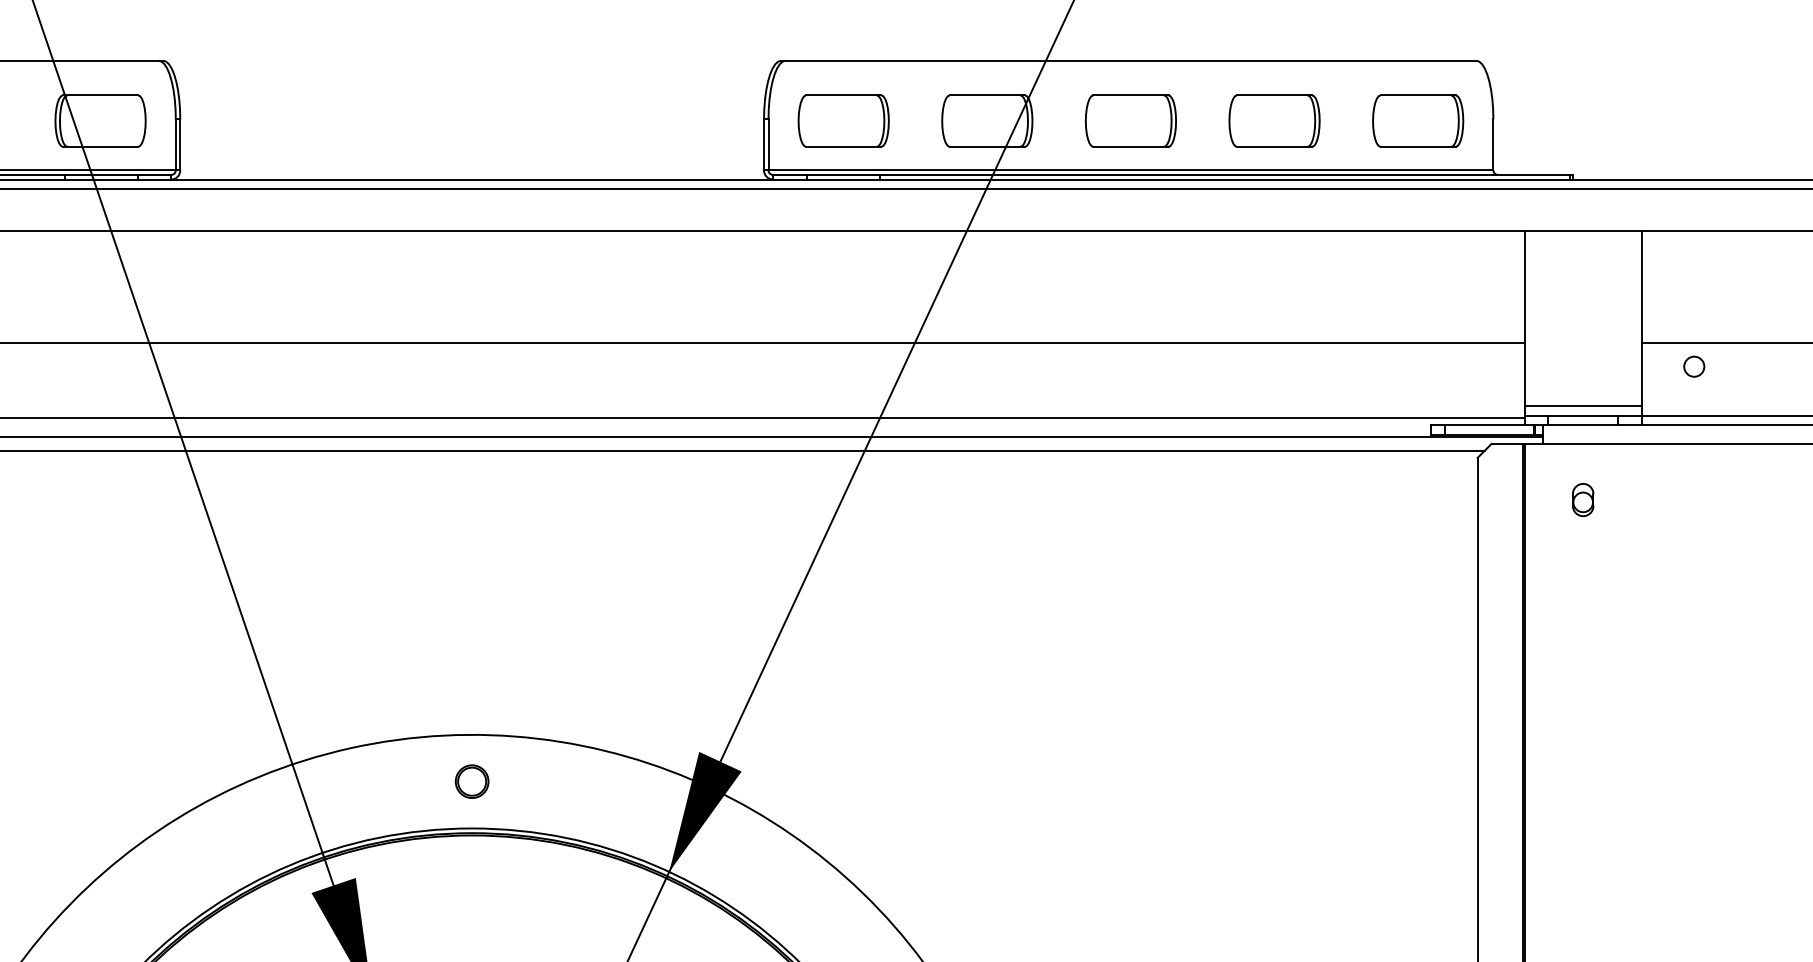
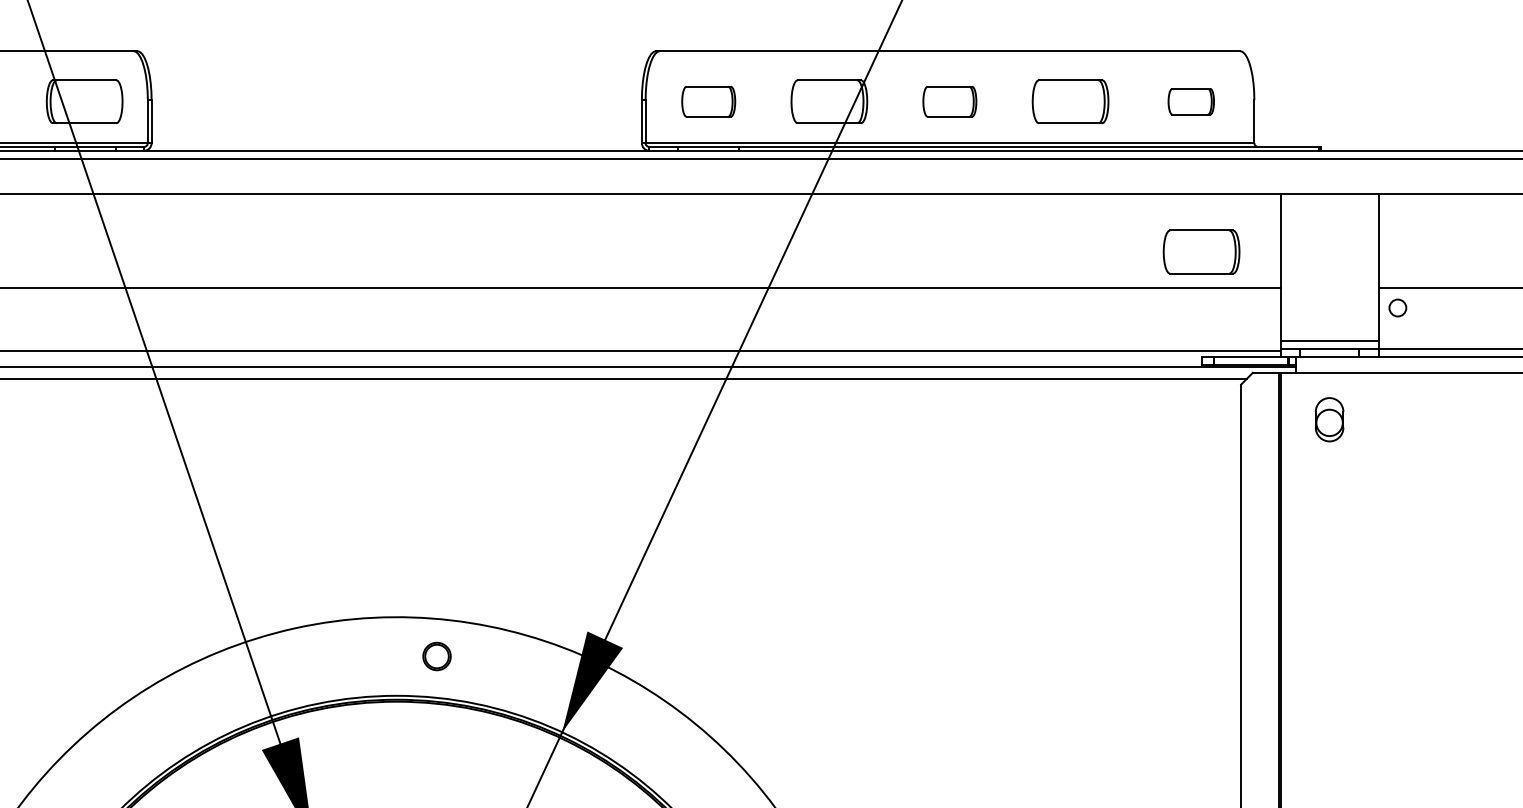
part: (843, 120) -> (708, 101), size x0.7
part: (1130, 120) -> (949, 101), size x0.7
part: (1418, 120) -> (1191, 101), size x0.6
part: (1430, 299) -> (1201, 251), added
circle: (1694, 366) -> (1398, 307), moved
part: (1583, 500) -> (1330, 420), size x1.6
part: (471, 781) -> (436, 656), moved

